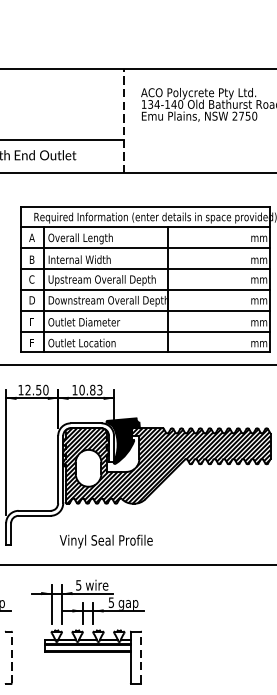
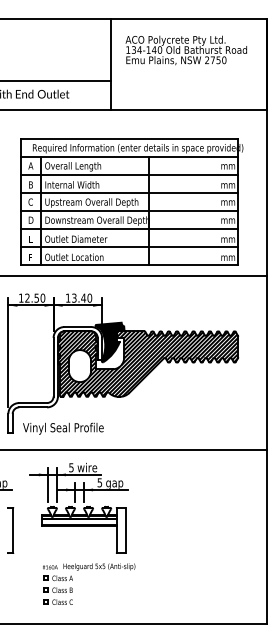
line: (124, 121) -> (111, 64), dashed -> solid
text: (91, 389) -> (82, 297), 10.83 -> 13.40
text: (106, 541) -> (63, 428), moved
line: (12, 657) -> (13, 530), dashed -> solid
line: (140, 657) -> (125, 530), dashed -> solid

